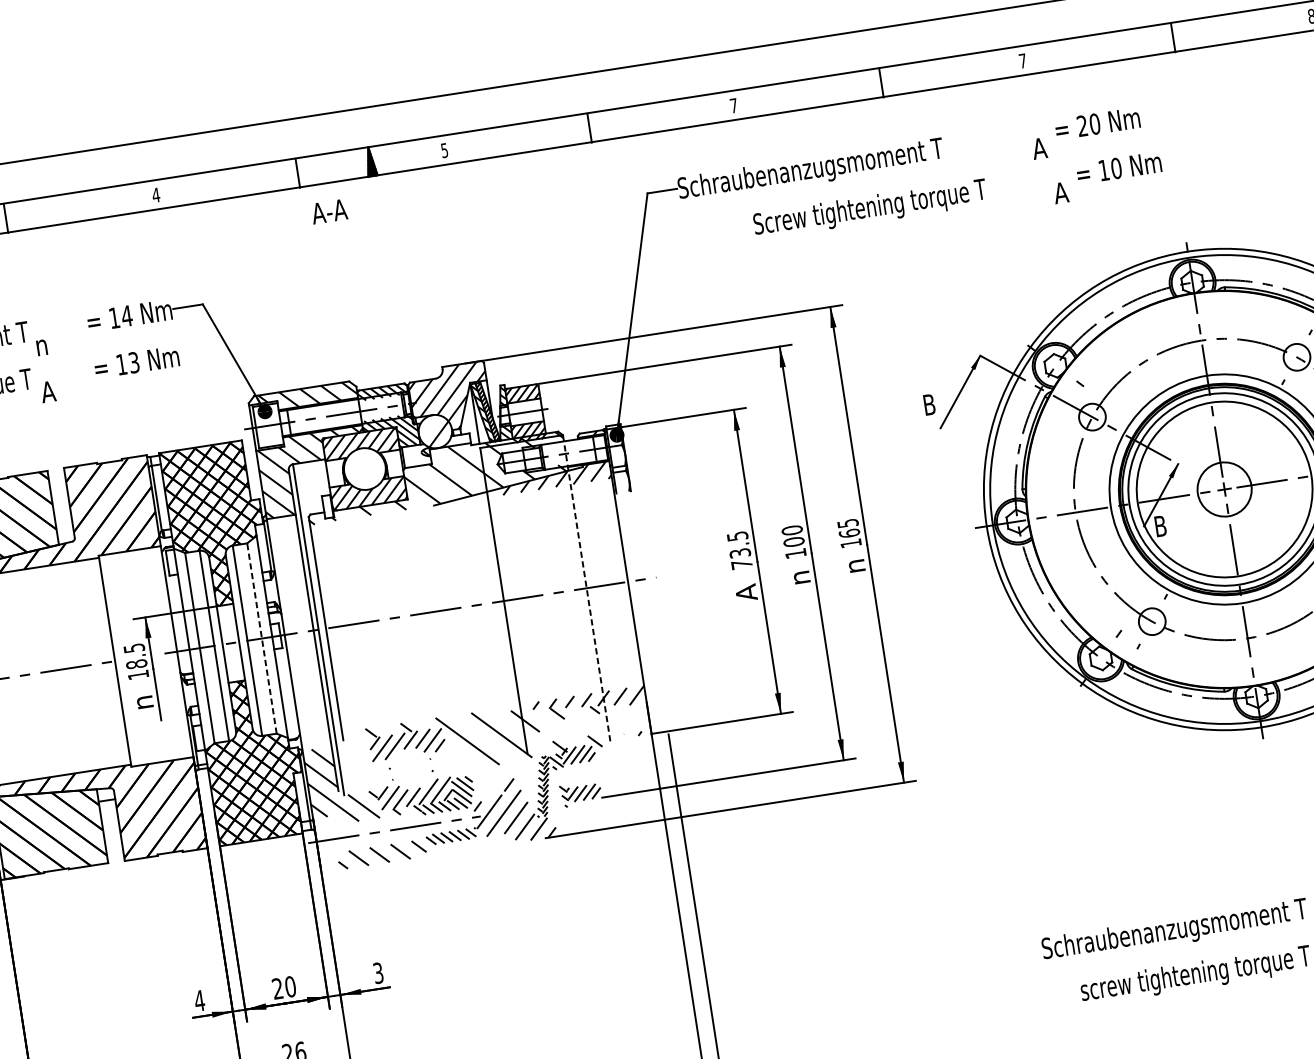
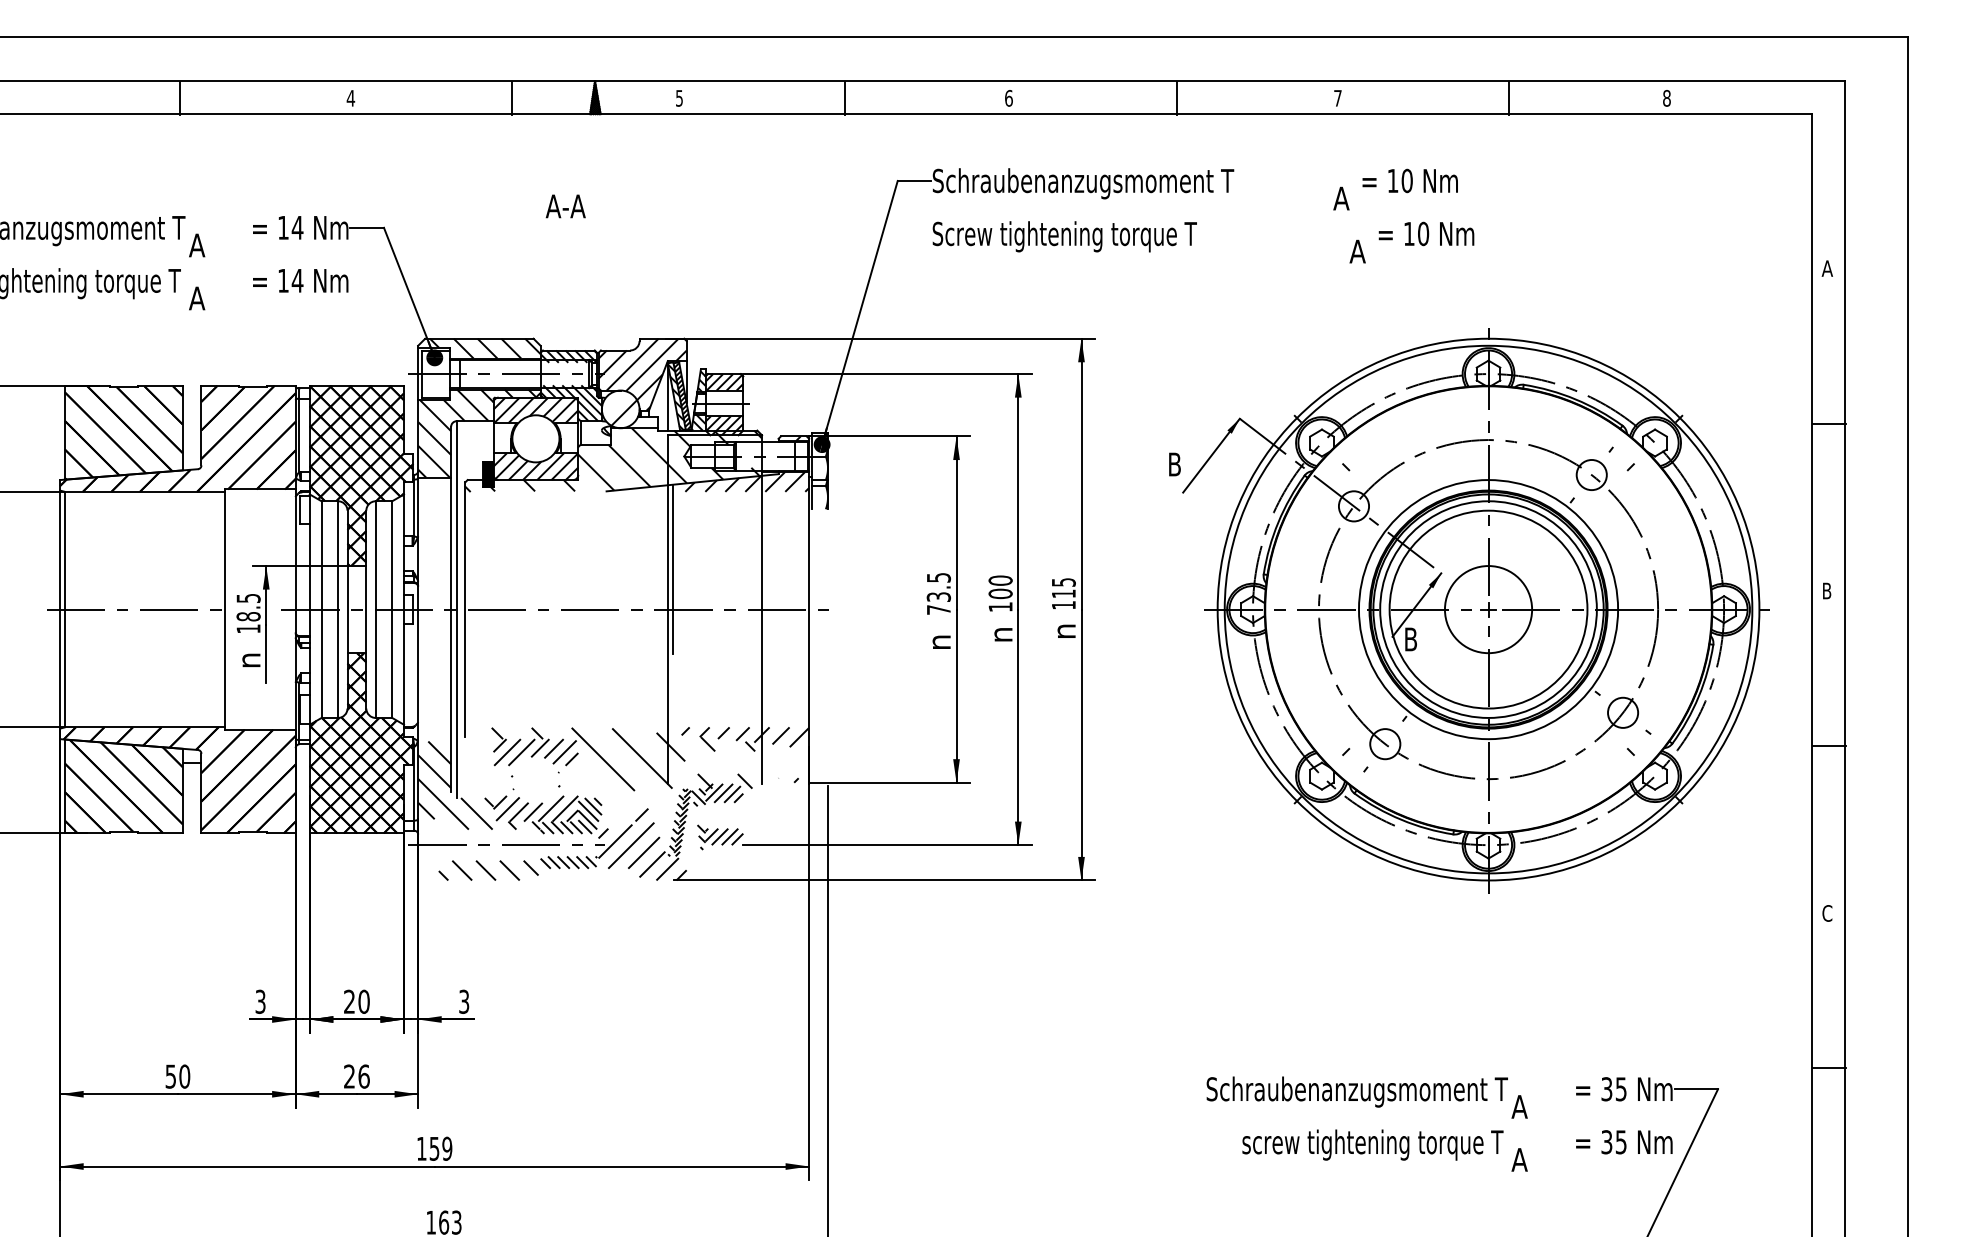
text: (733, 105) -> (1008, 98), 7 -> 6
text: (1081, 125) -> (1392, 180), 20 -> 10
text: (870, 208) -> (1064, 236), moved
text: (329, 211) -> (565, 206), moved
text: (41, 345) -> (197, 245), n -> A
text: (134, 362) -> (297, 280), 13 -> 14
circle: (1224, 489) -> (1488, 609), size x1.43
hatch: (327, 506) -> (487, 474), added
text: (849, 533) -> (1063, 593), 165 -> 115
line: (502, 565) -> (672, 569), added
line: (587, 588) -> (762, 609), dashed -> solid
text: (745, 592) -> (938, 641), A -> n
line: (262, 638) -> (392, 609), dashed -> solid
text: (199, 1000) -> (260, 1001), 4 -> 3

